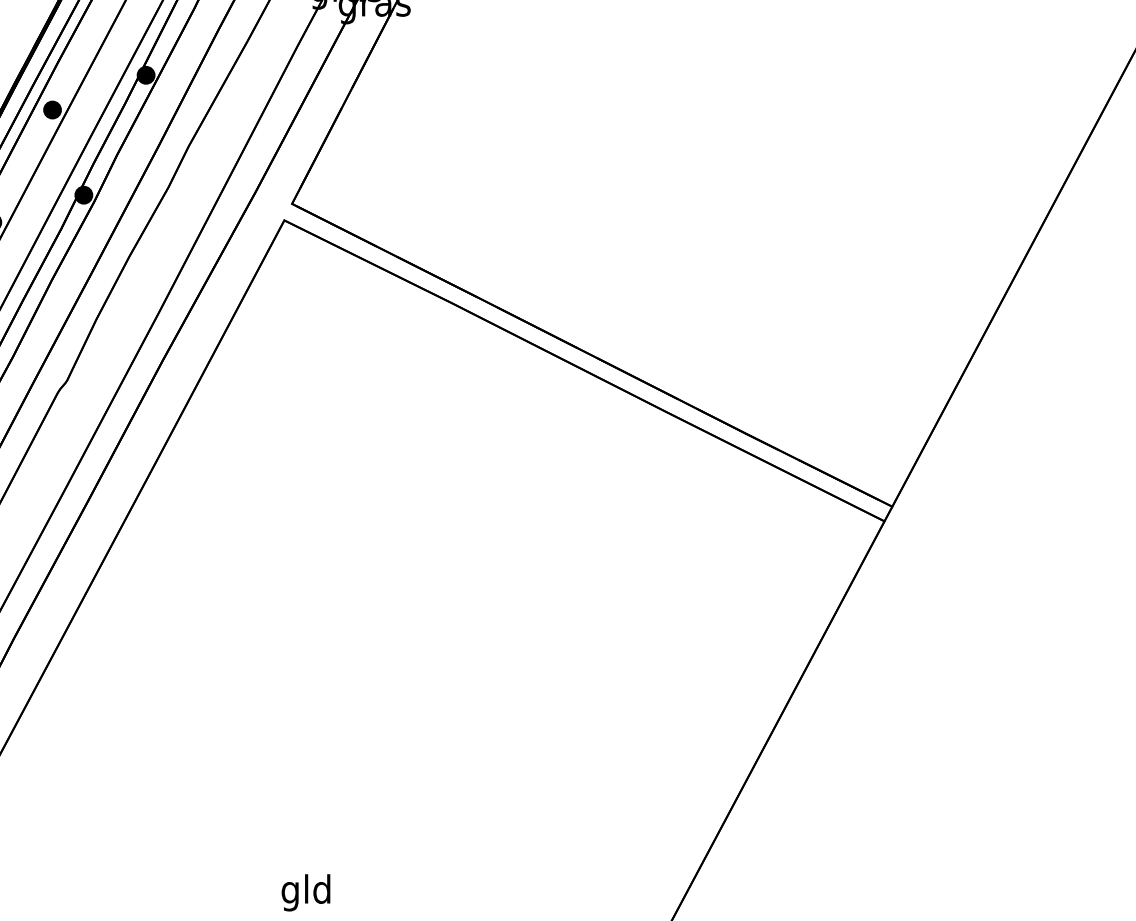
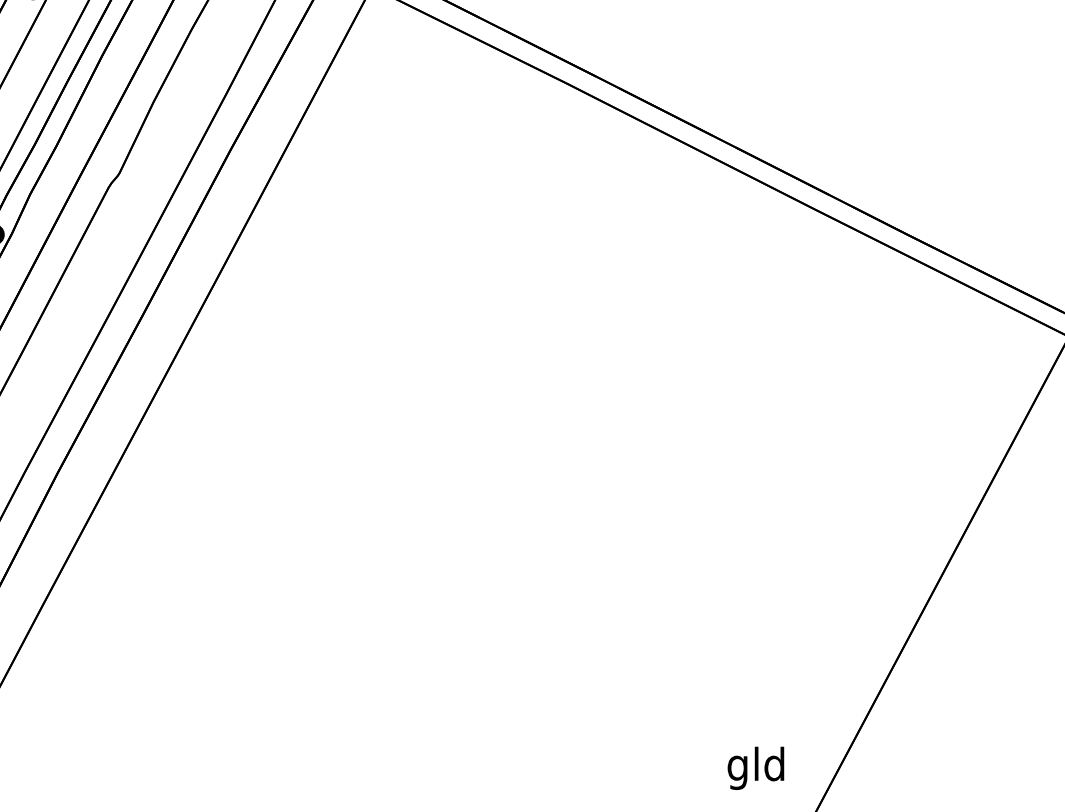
text: (305, 892) -> (755, 767), moved

